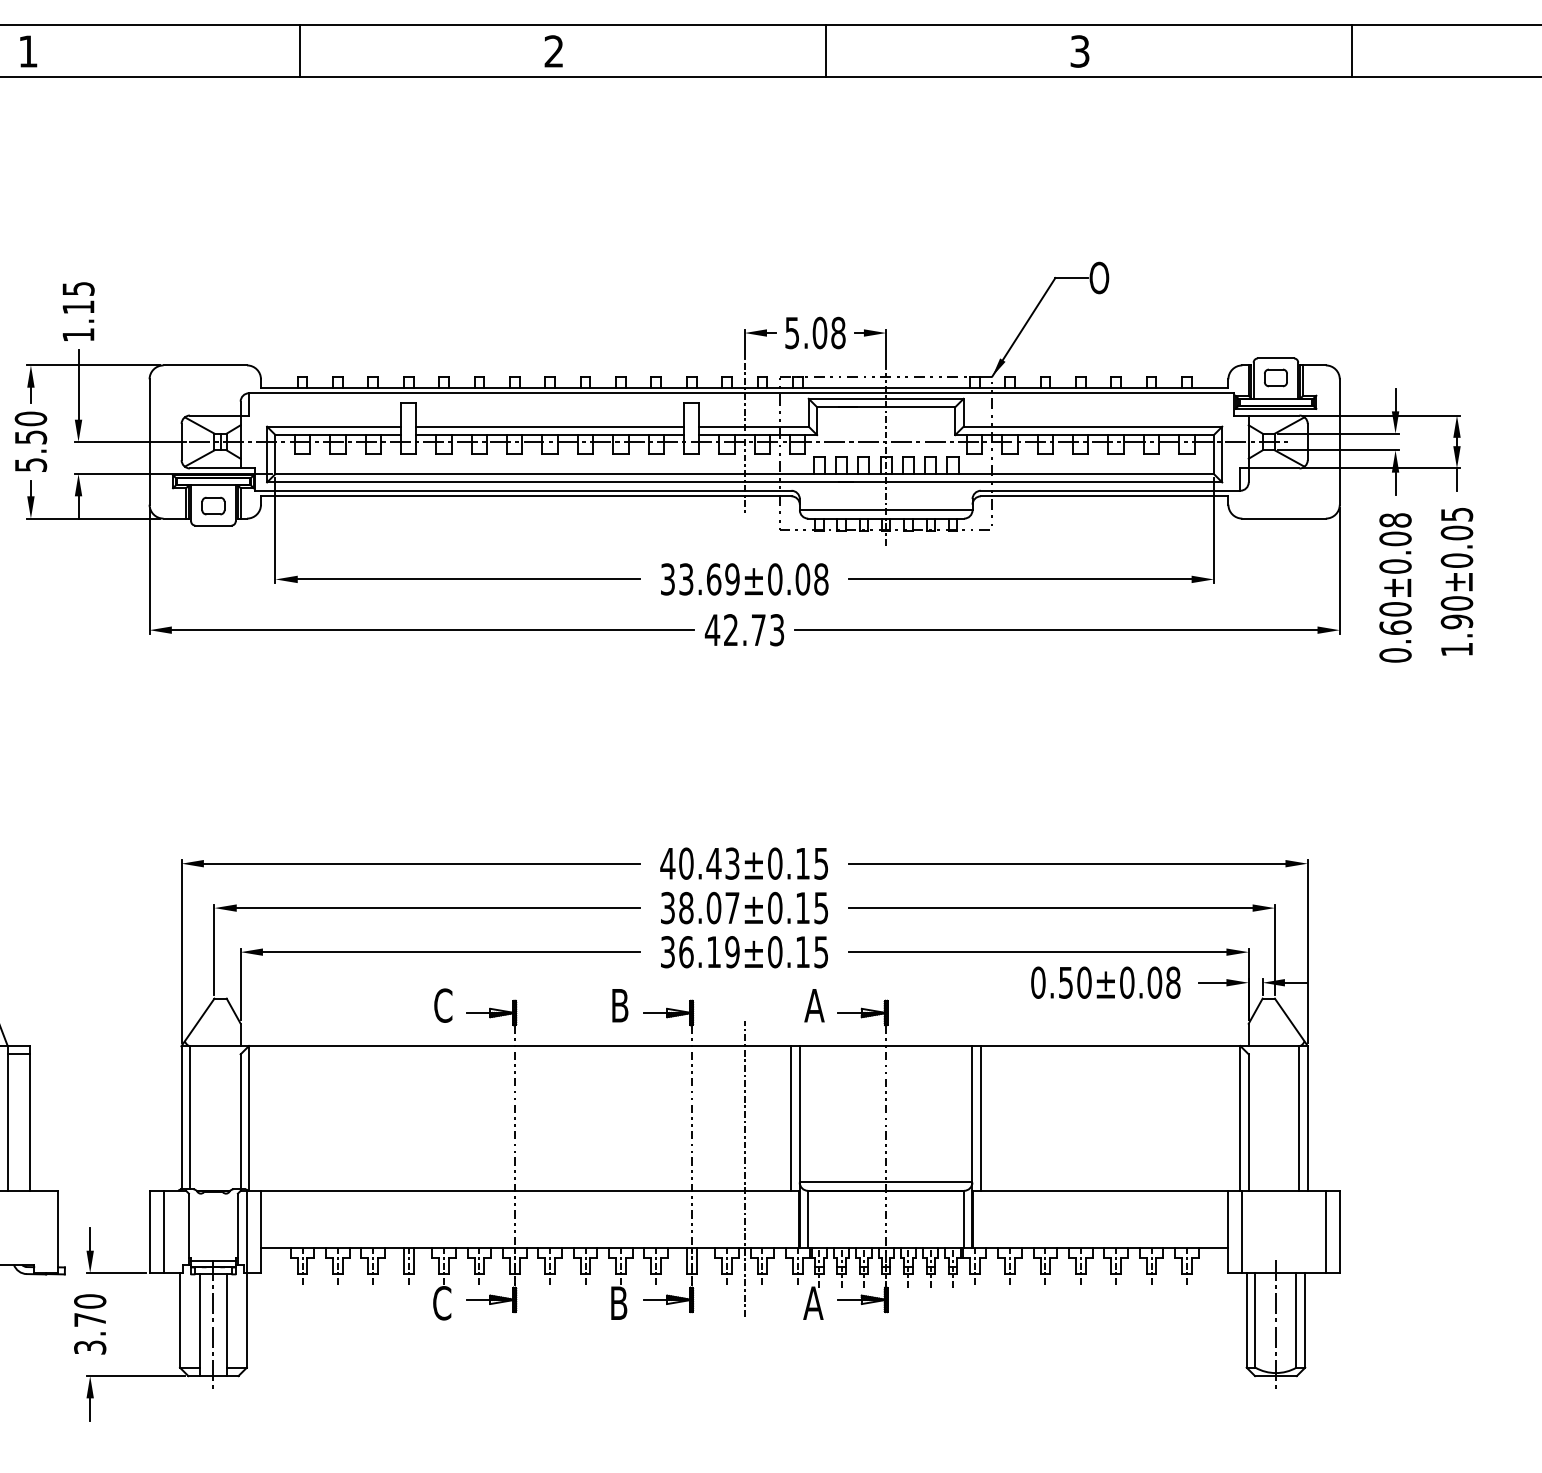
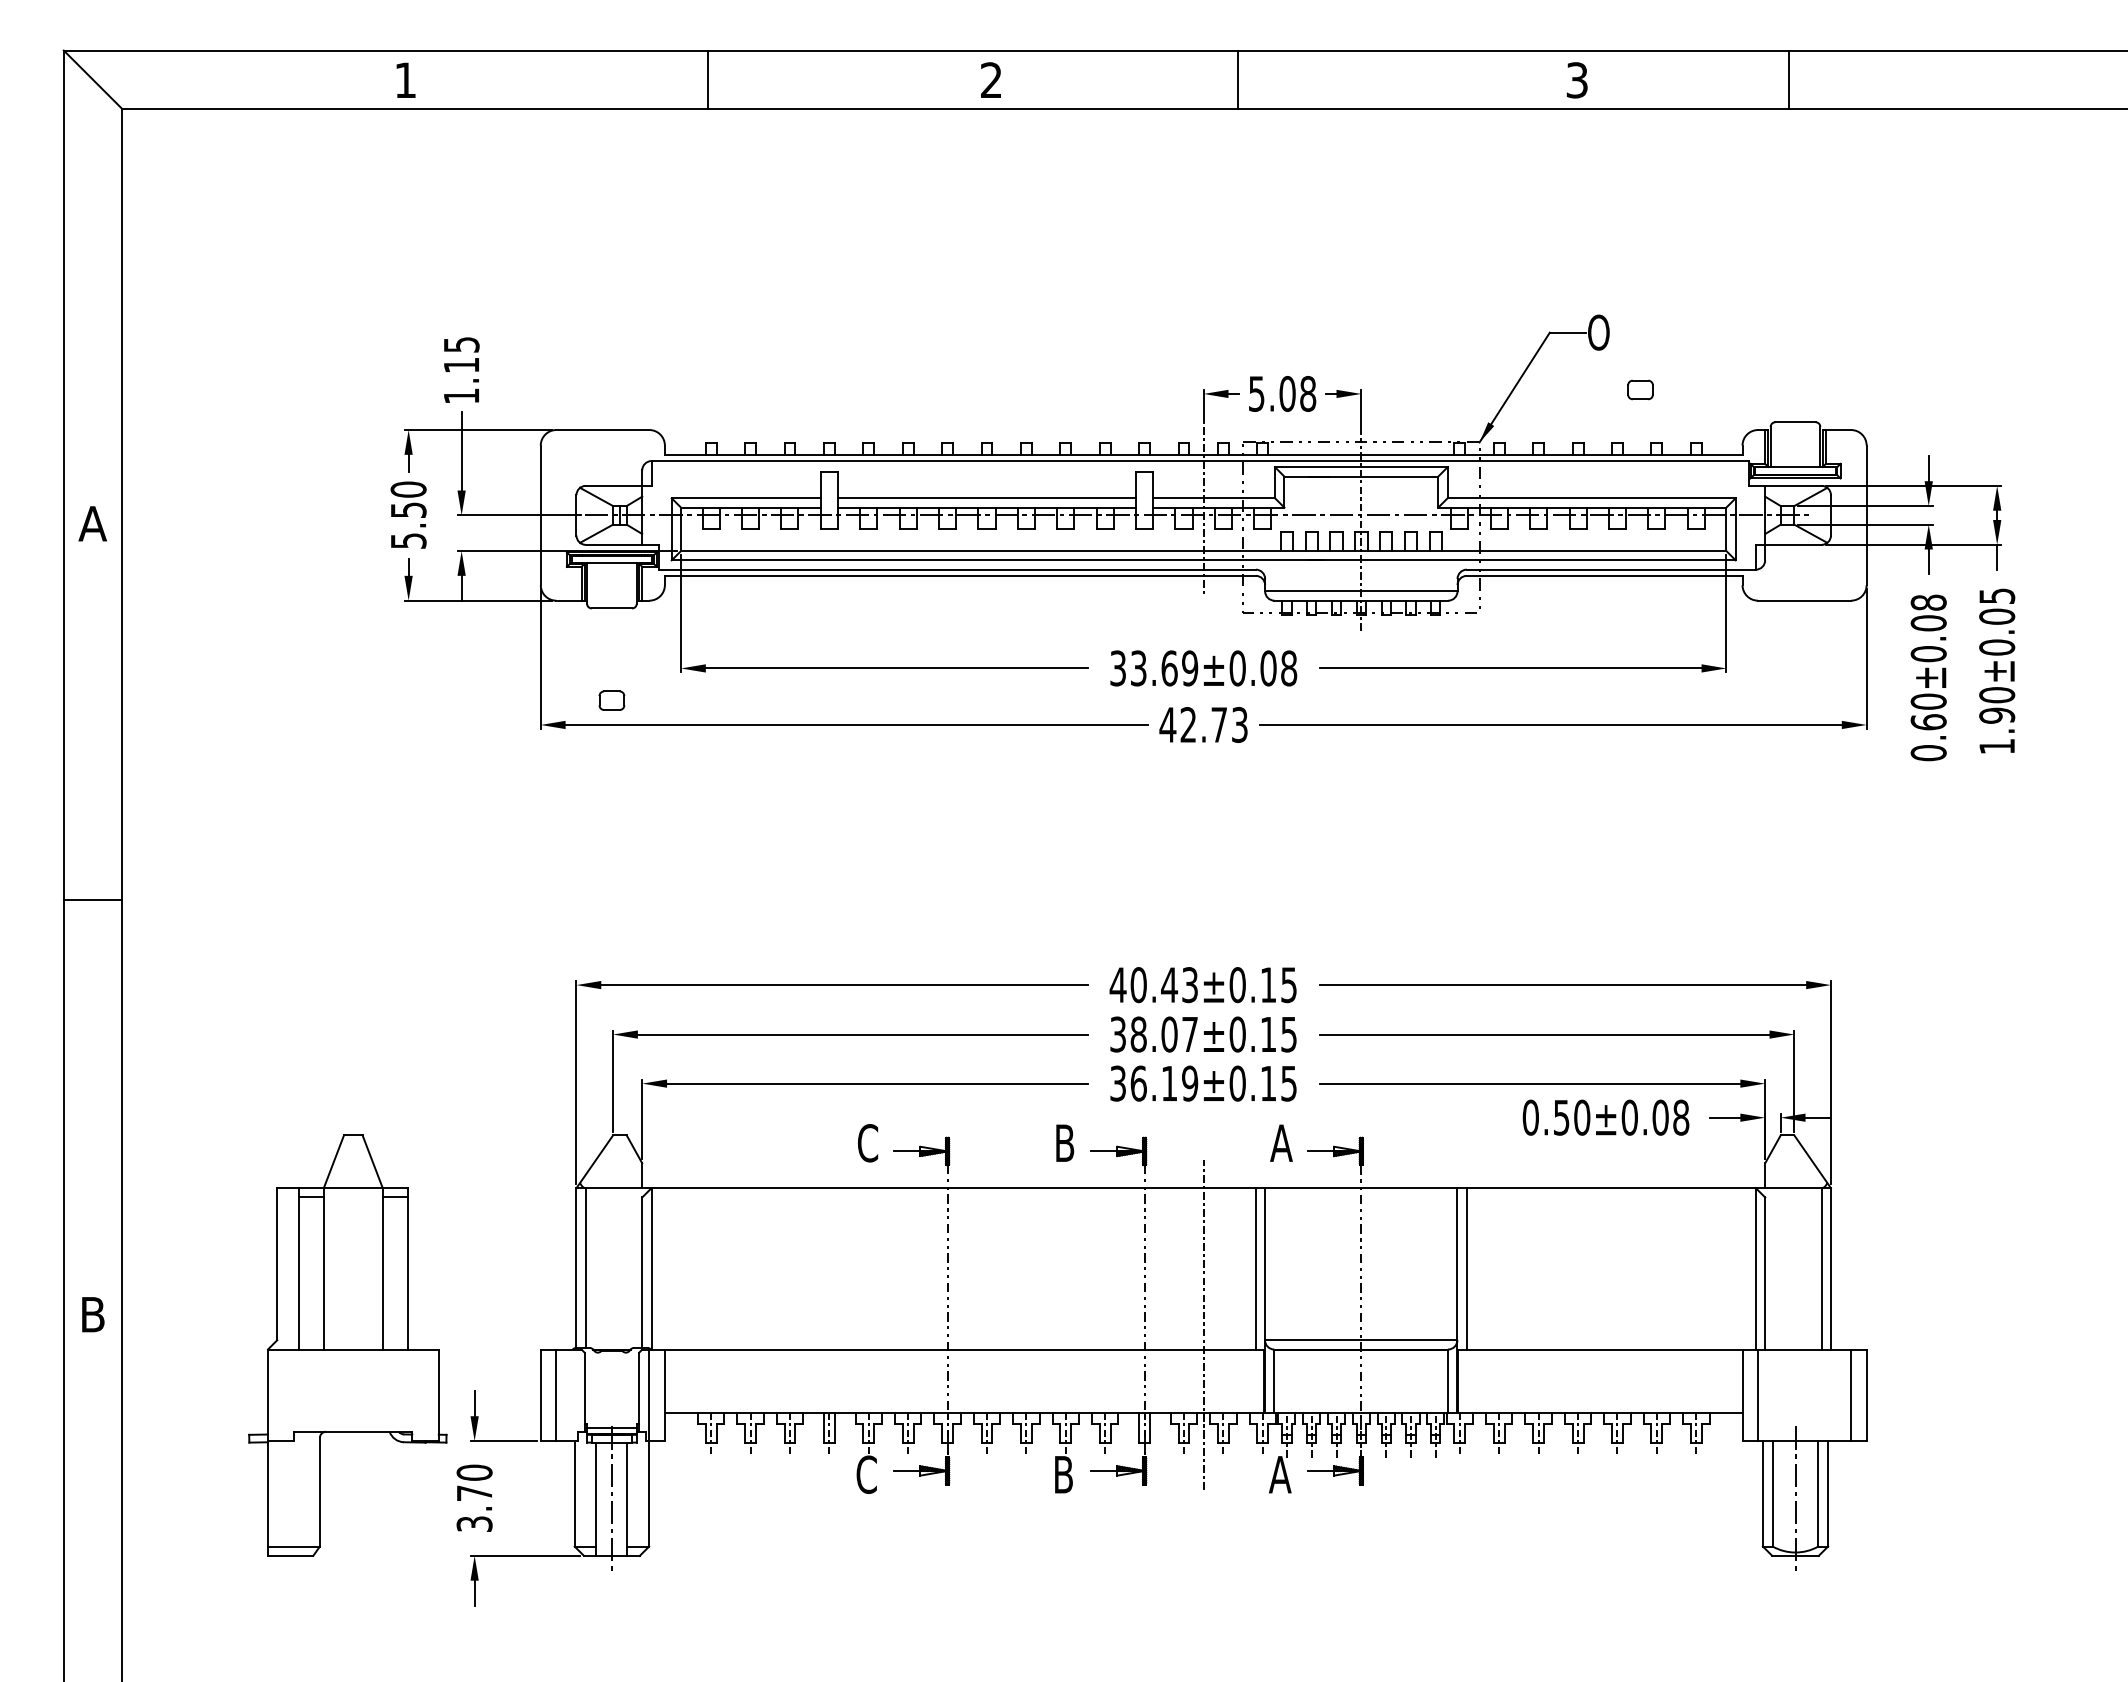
line: (826, 50) -> (1238, 79), moved
line: (1351, 50) -> (1788, 79), moved
part: (1275, 377) -> (1640, 389), moved
part: (213, 505) -> (611, 700), moved

